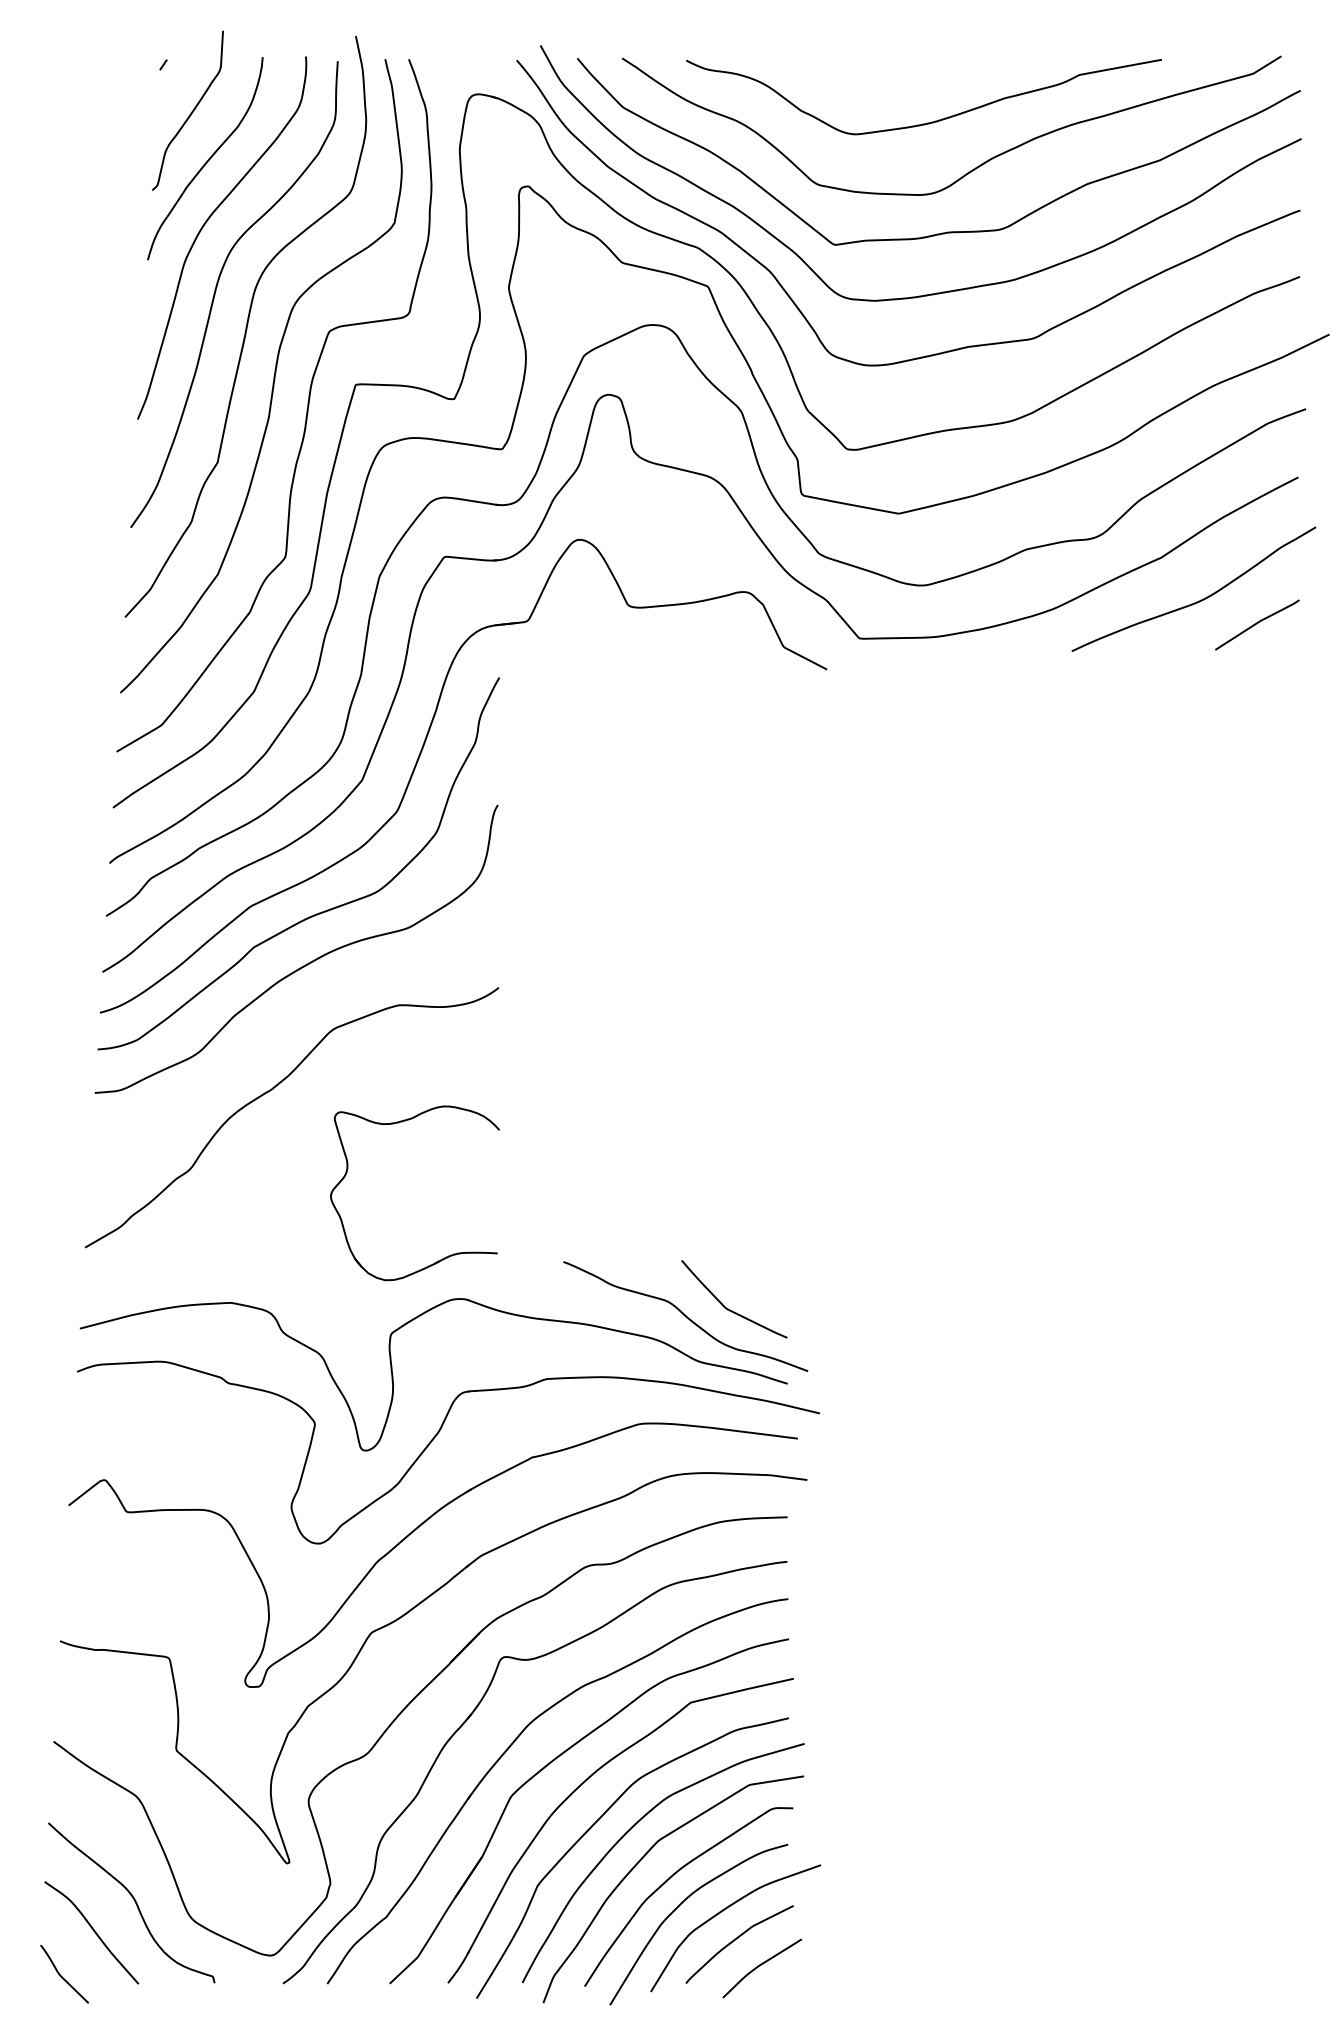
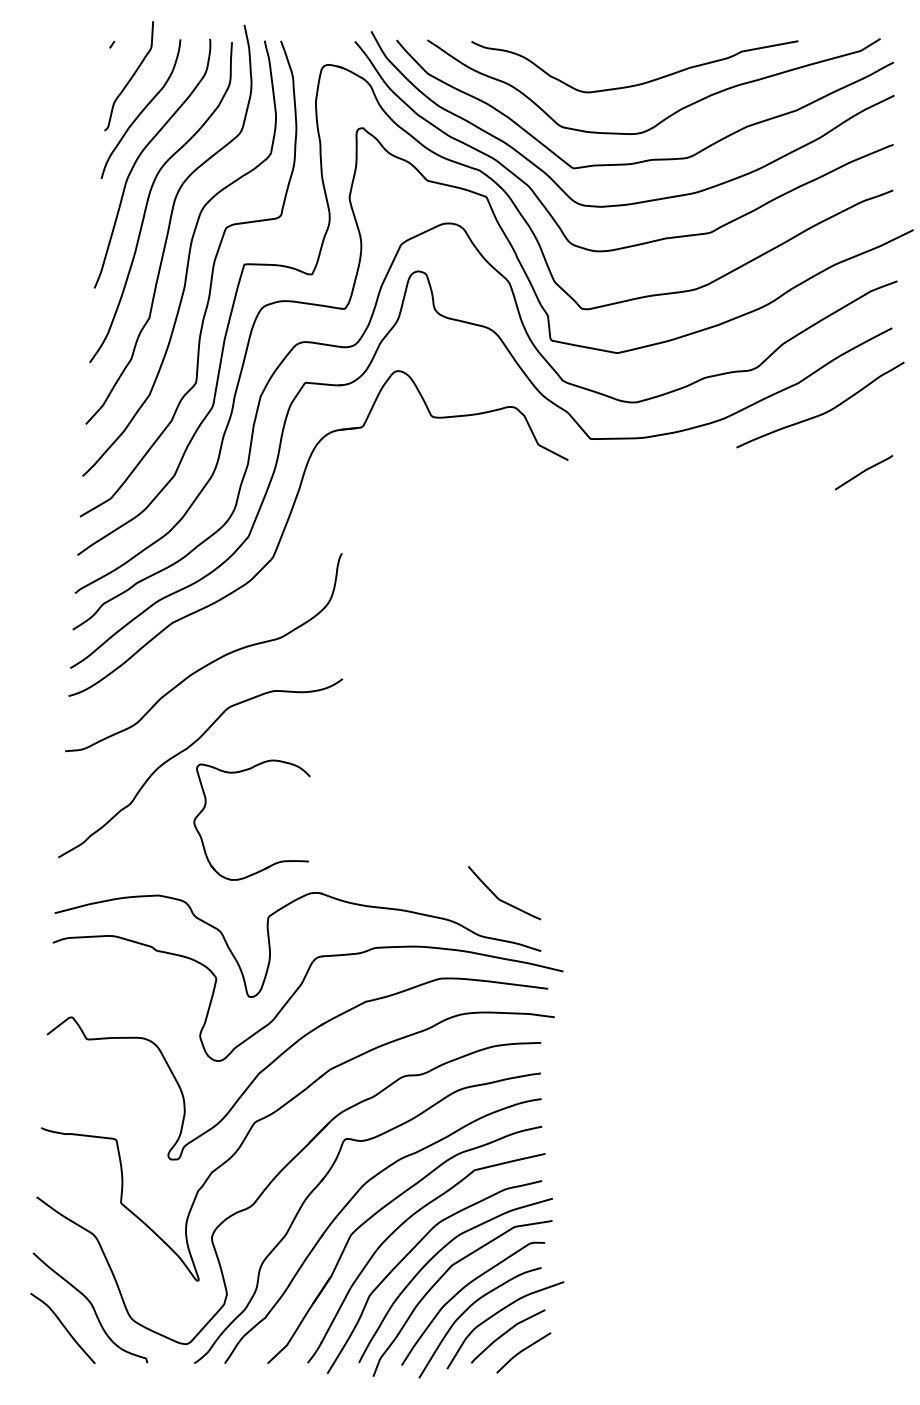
curve: (1258, 624) -> (864, 472), moved
part: (316, 912) -> (217, 627), removed
part: (348, 1170) -> (206, 804), moved
curve: (686, 1315) -> (471, 904), removed
curve: (62, 1975) -> (42, 1357), removed

